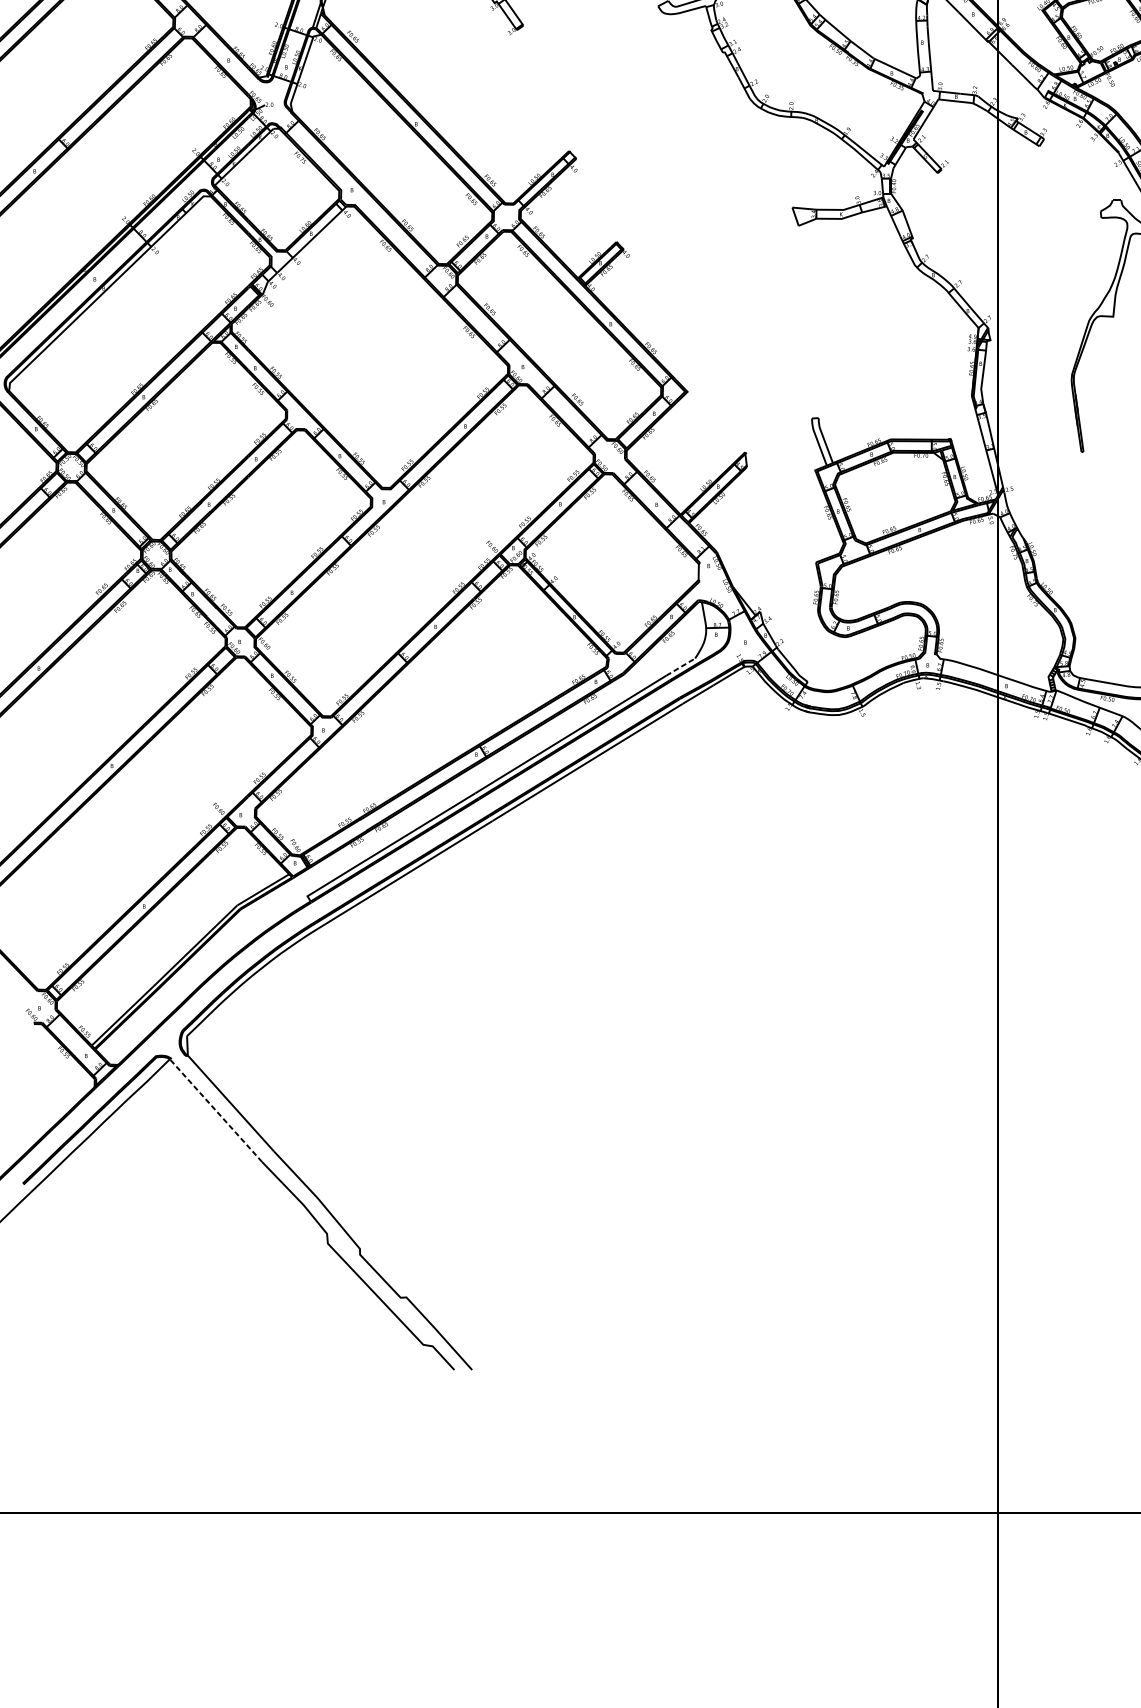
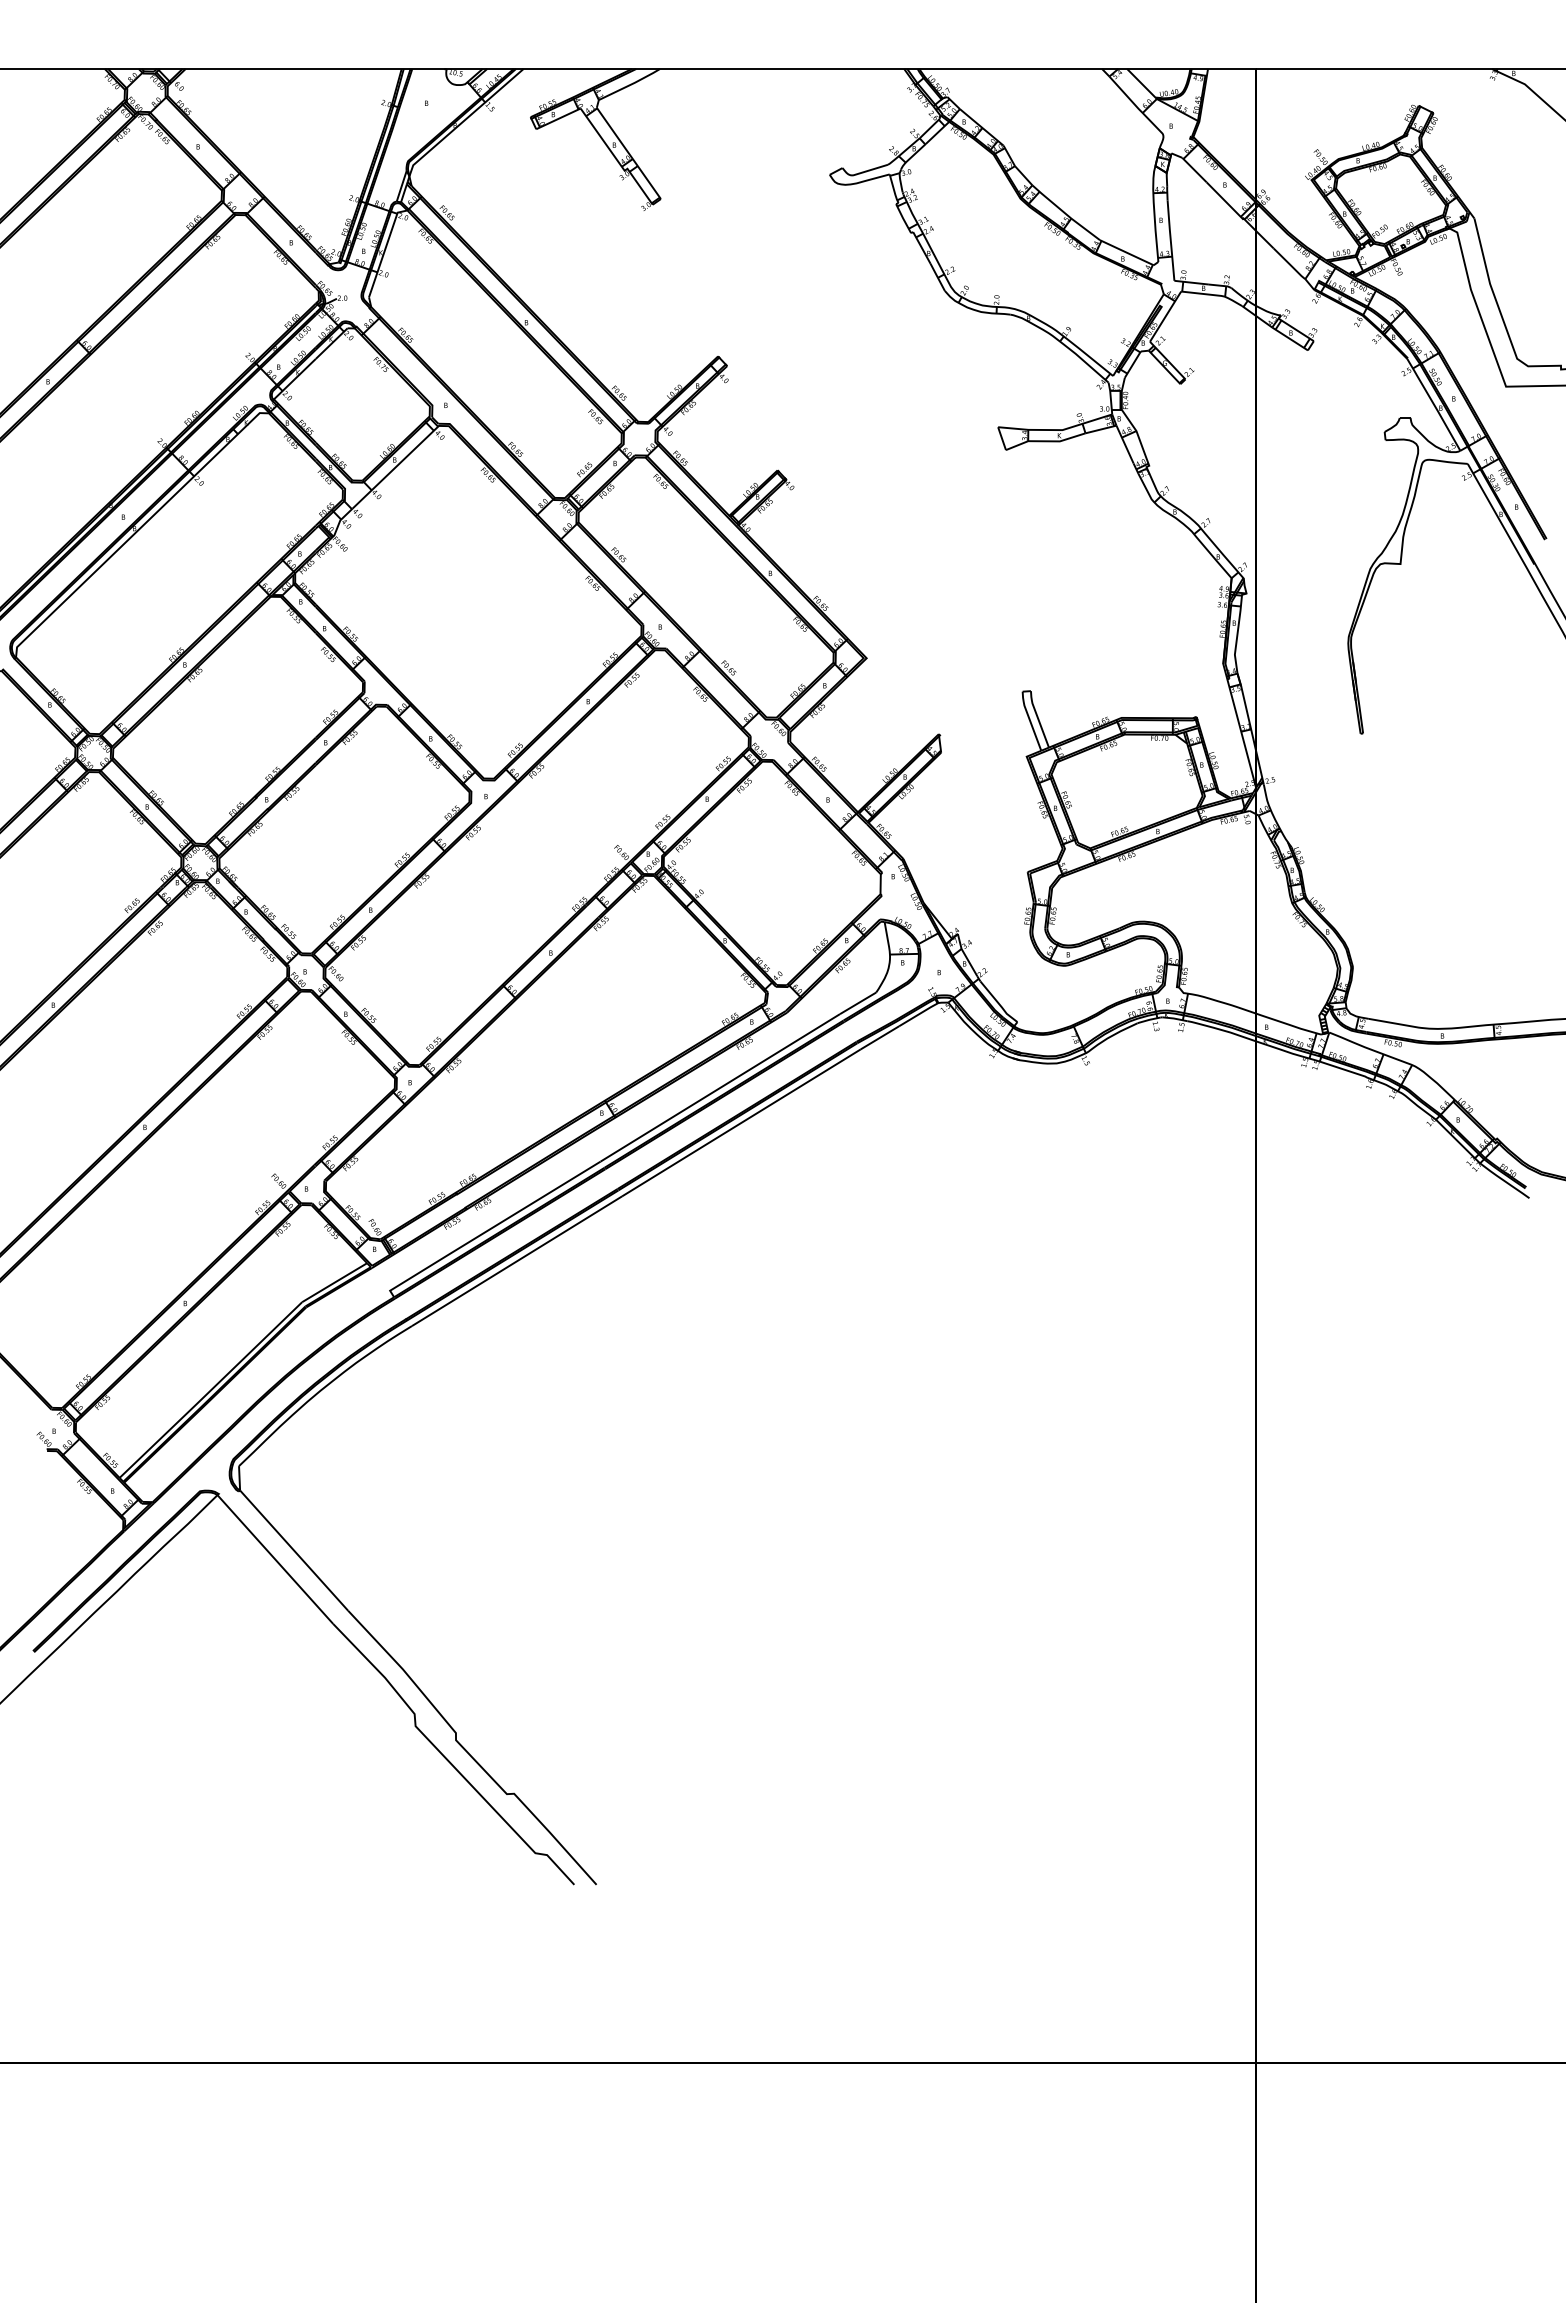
line: (681, 667) -> (858, 1003), dashed -> solid
line: (216, 1110) -> (275, 1559), dashed -> solid

